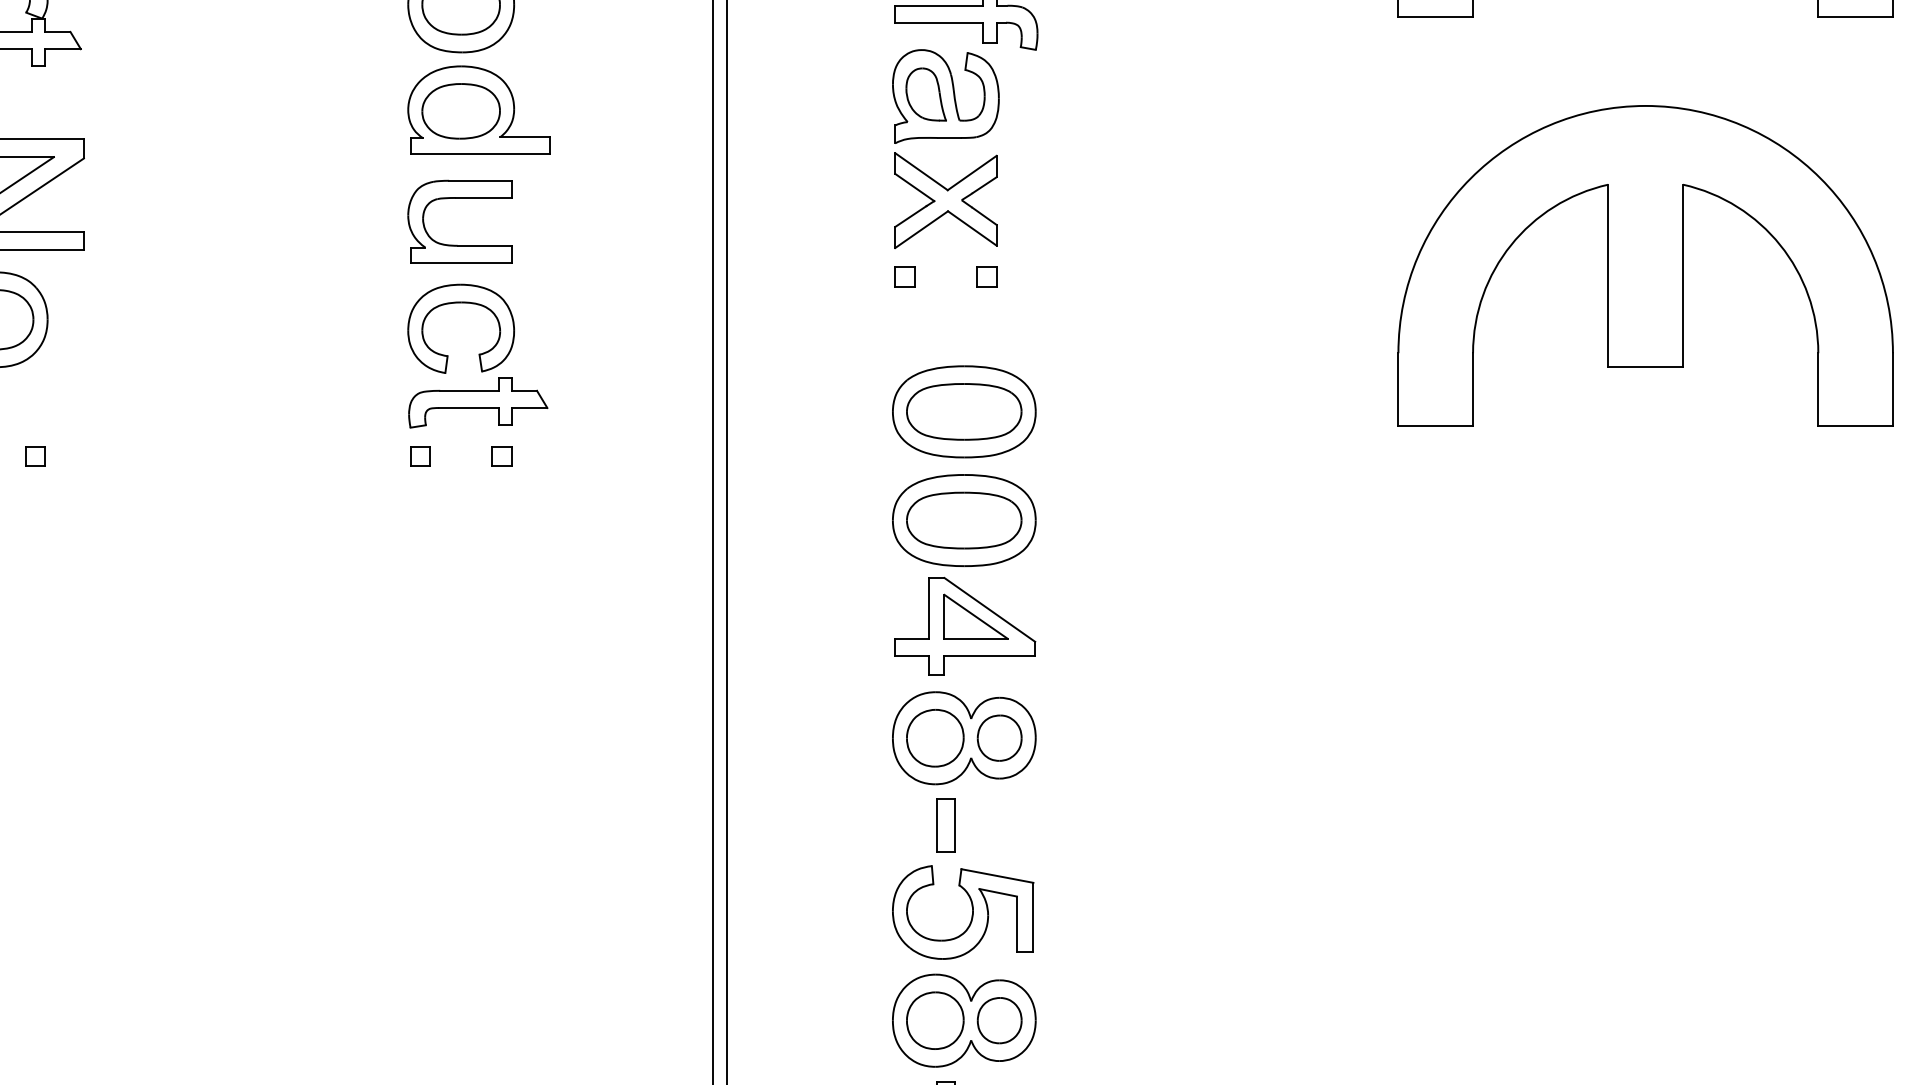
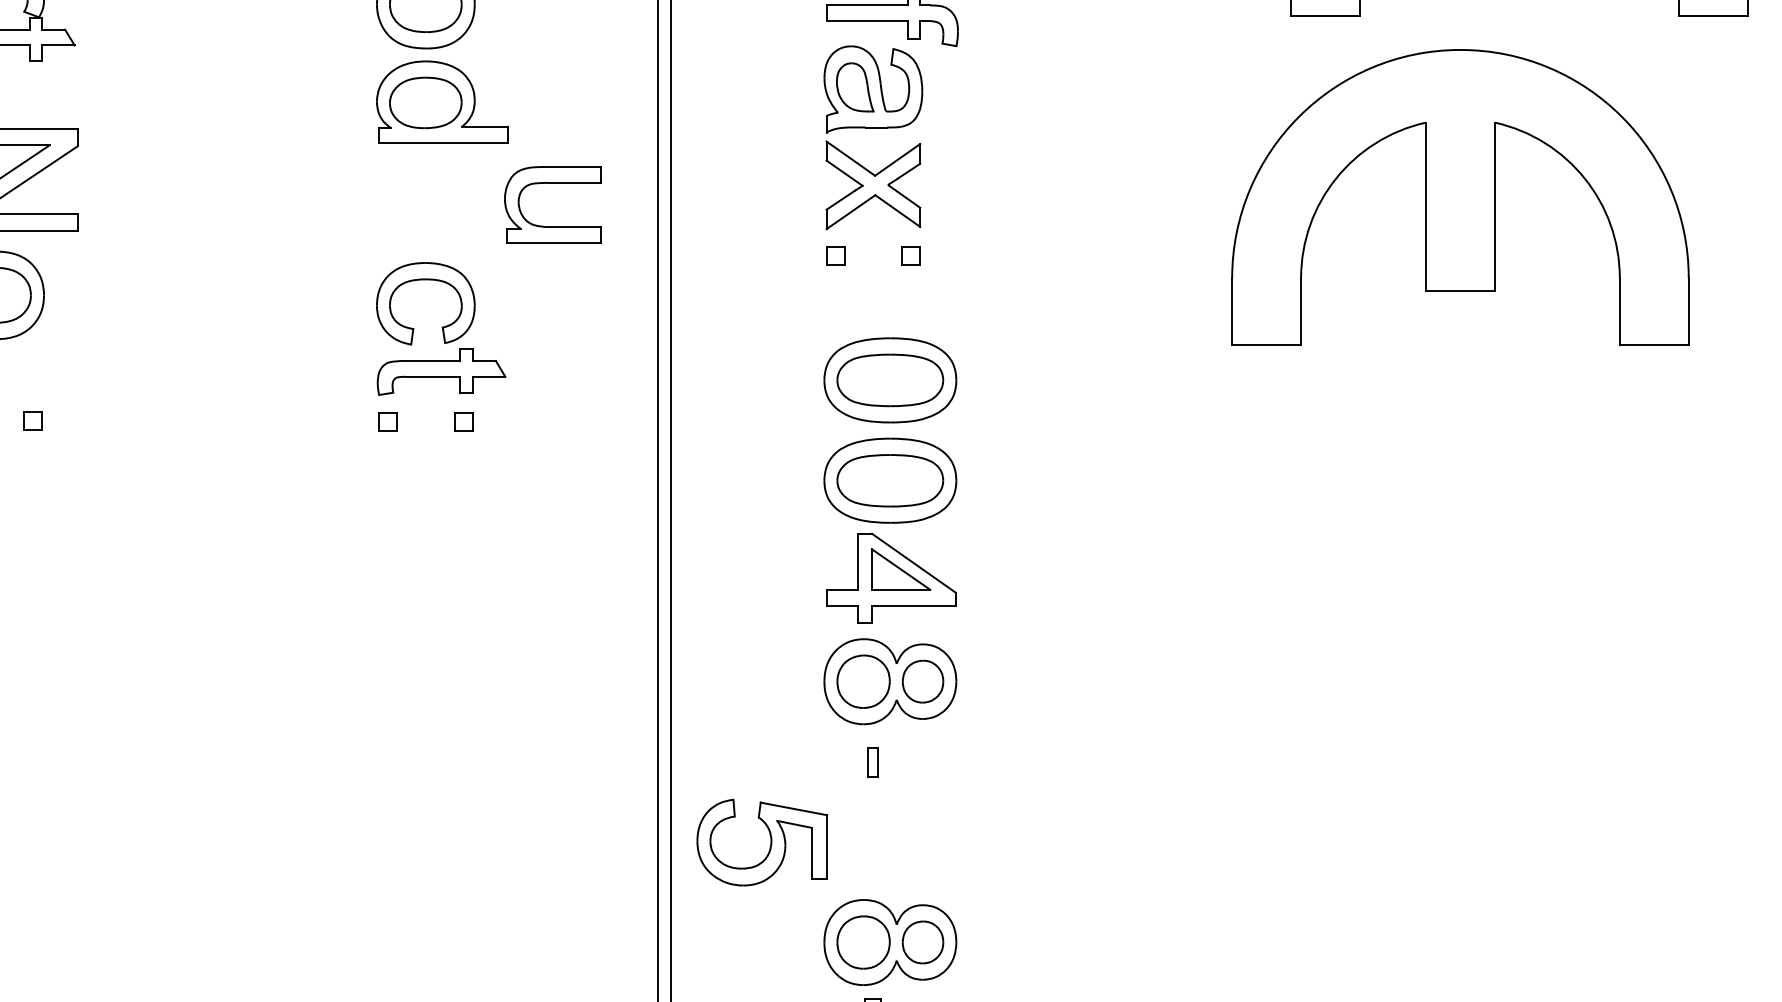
part: (459, 198) -> (552, 183), moved
part: (1645, 265) -> (1460, 197), moved
part: (944, 825) -> (872, 762), size x0.6
part: (972, 912) -> (770, 842), moved

